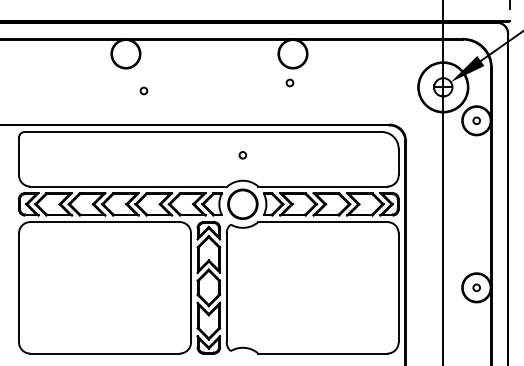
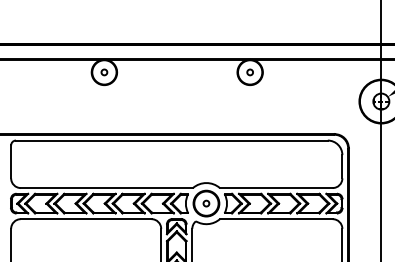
circle: (289, 82) -> (249, 72), moved
circle: (143, 90) -> (104, 72), moved
circle: (242, 155) -> (206, 203), moved

